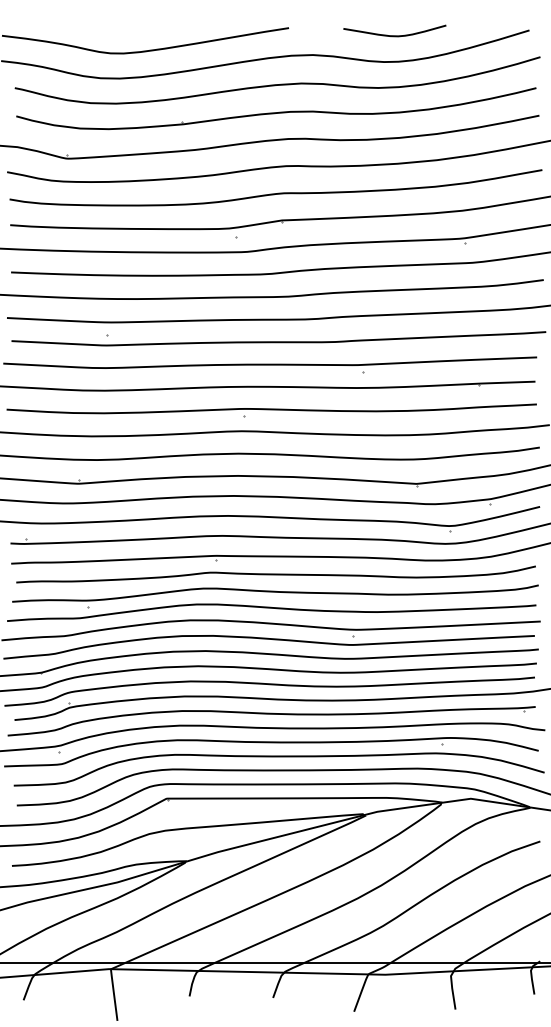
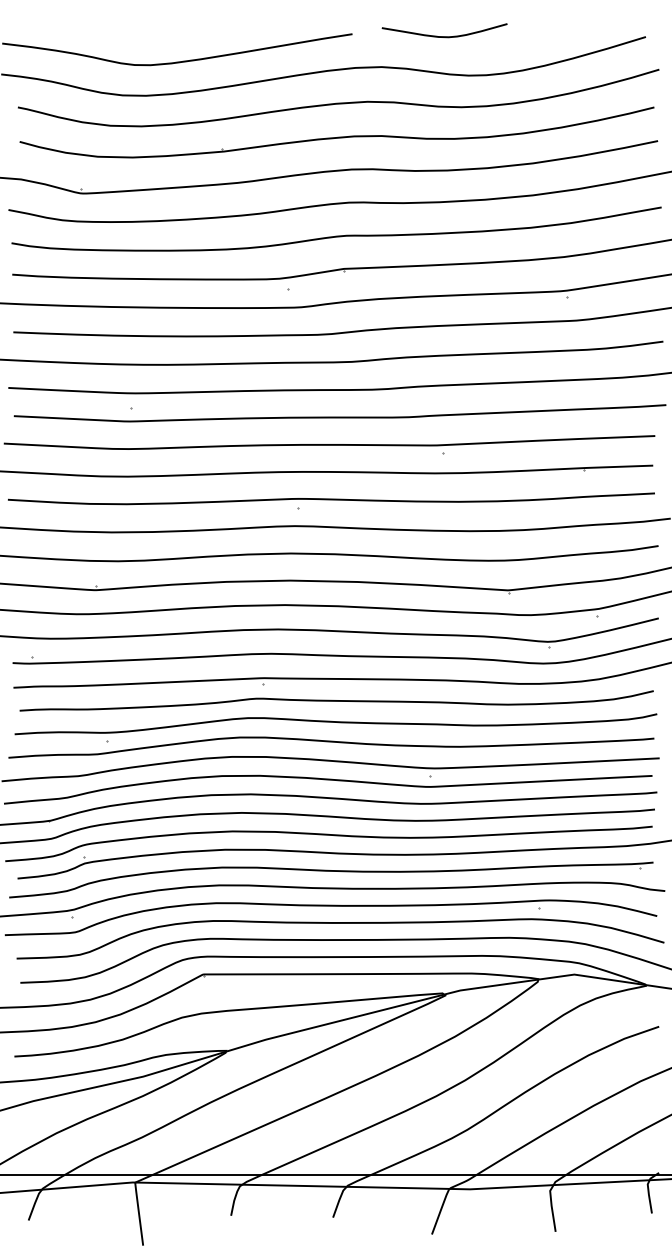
curve: (394, 35) -> (444, 36), moved

